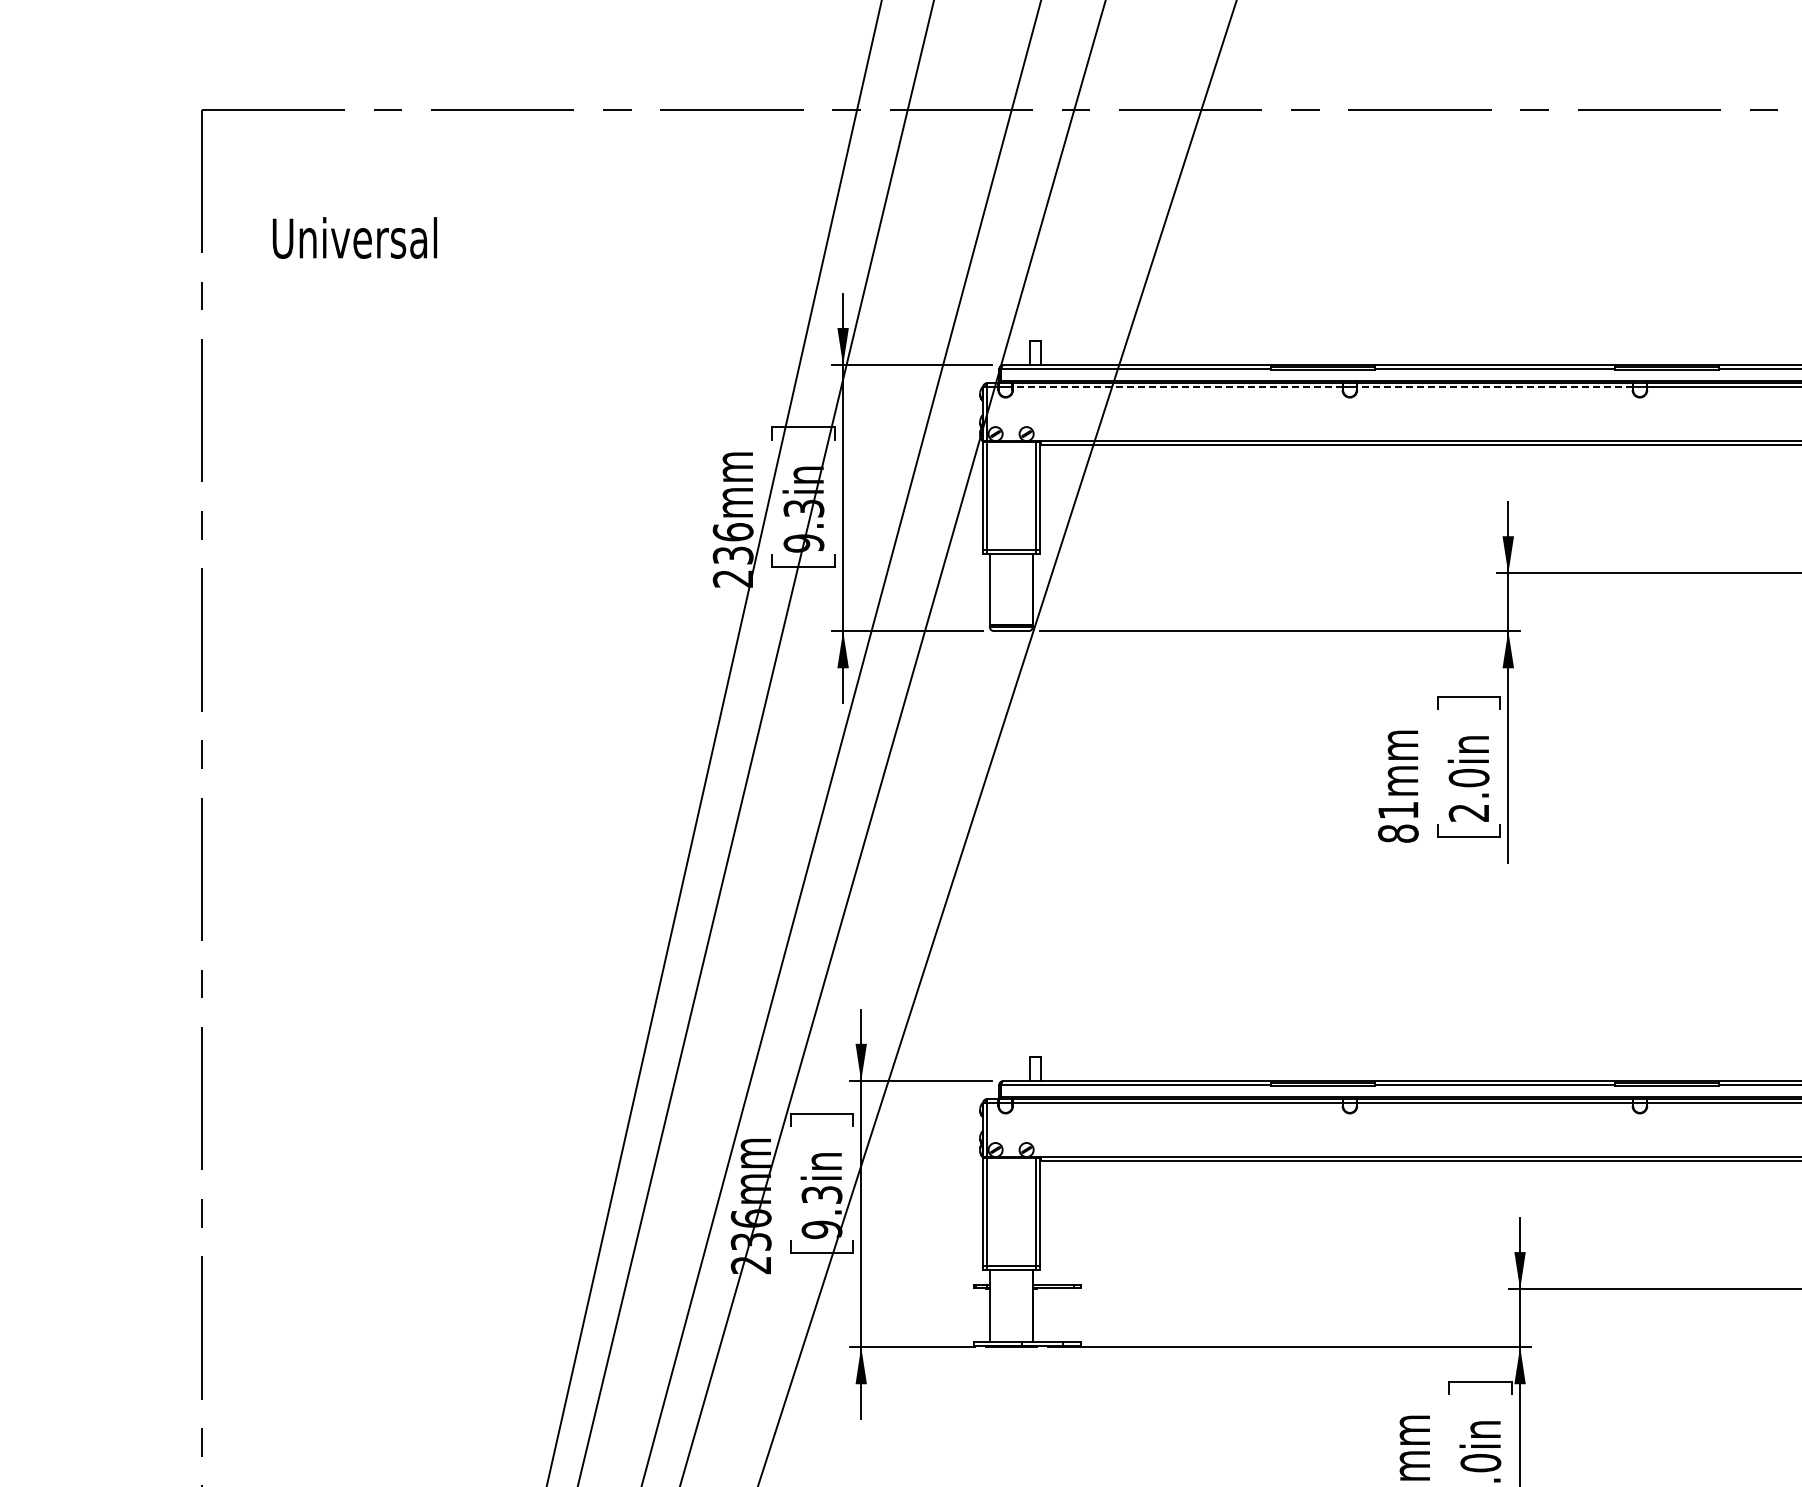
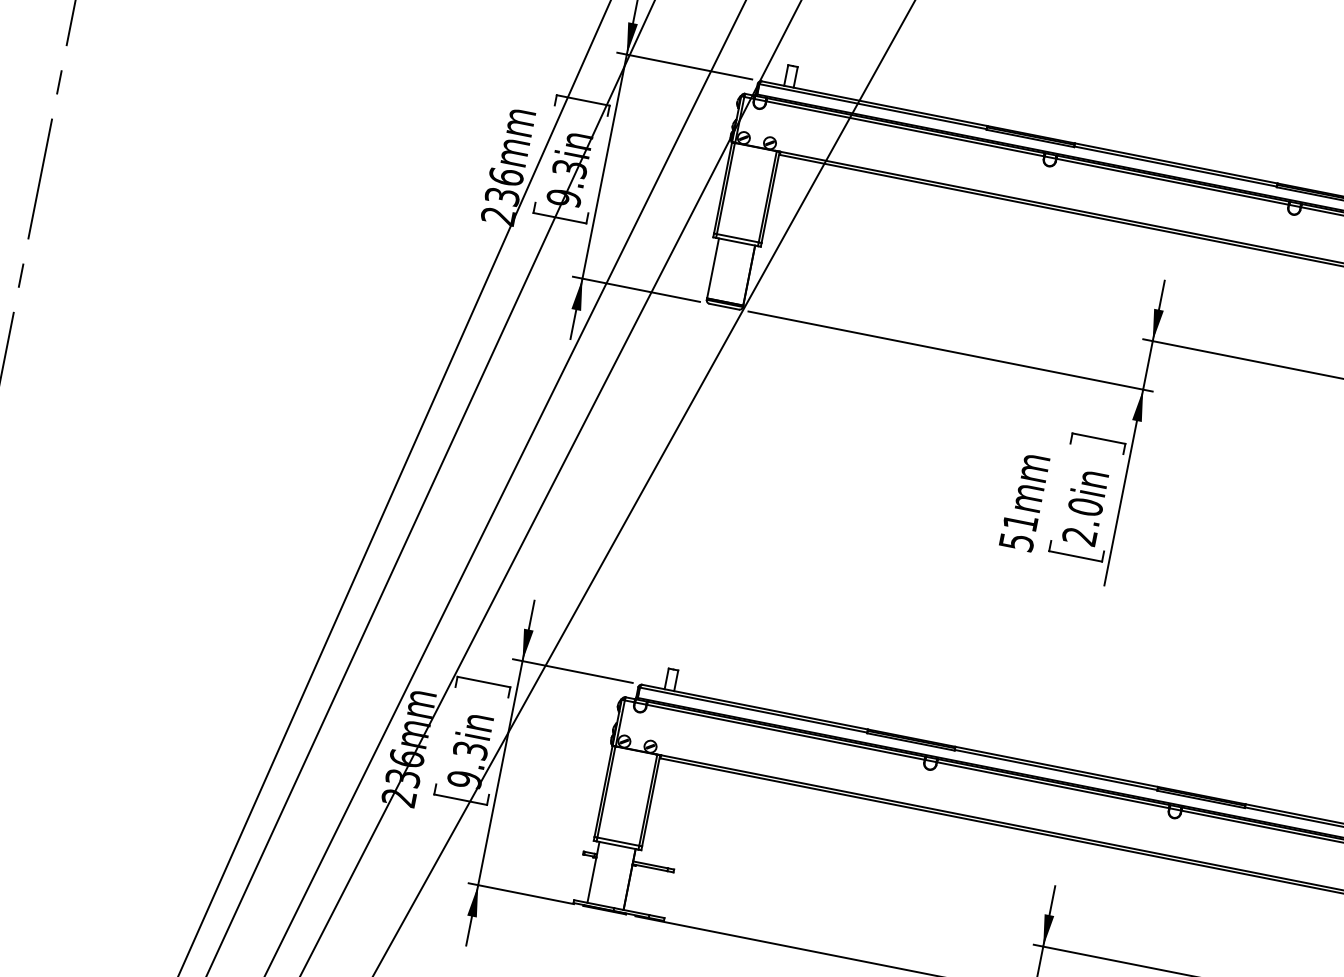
line: (1177, 387) -> (904, 129), dashed -> solid
line: (1494, 387) -> (1172, 182), dashed -> solid
text: (1398, 833) -> (1016, 541), 81mm -> 51mm

